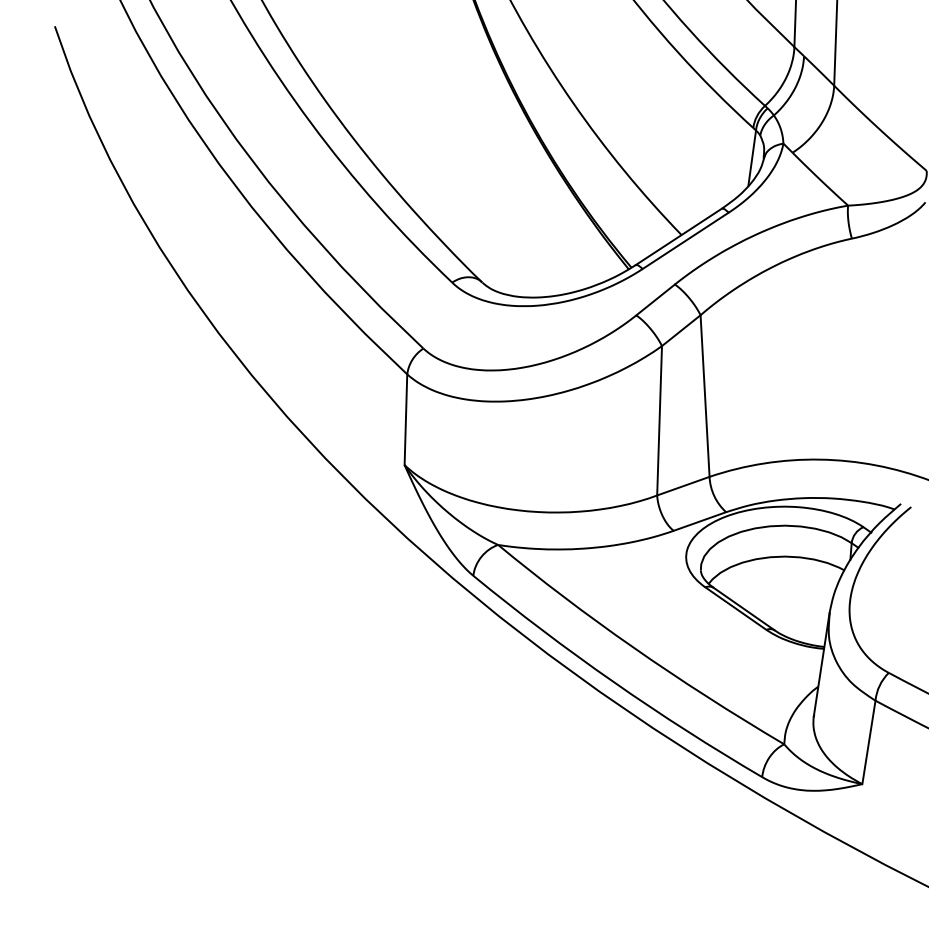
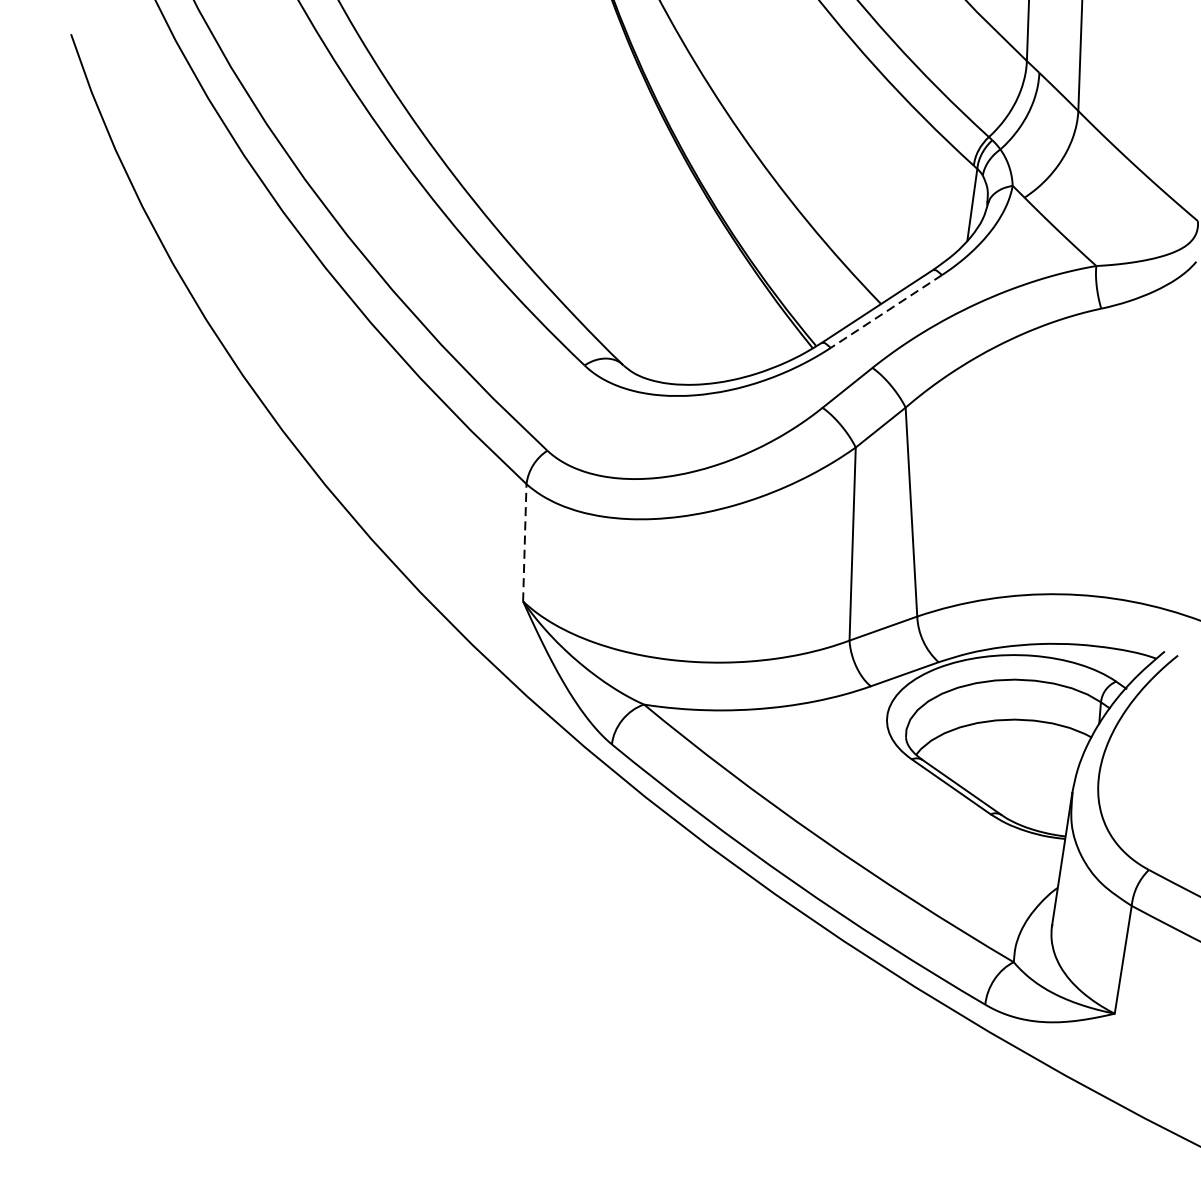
line: (685, 241) -> (886, 312), solid -> dashed
line: (405, 419) -> (524, 542), solid -> dashed

